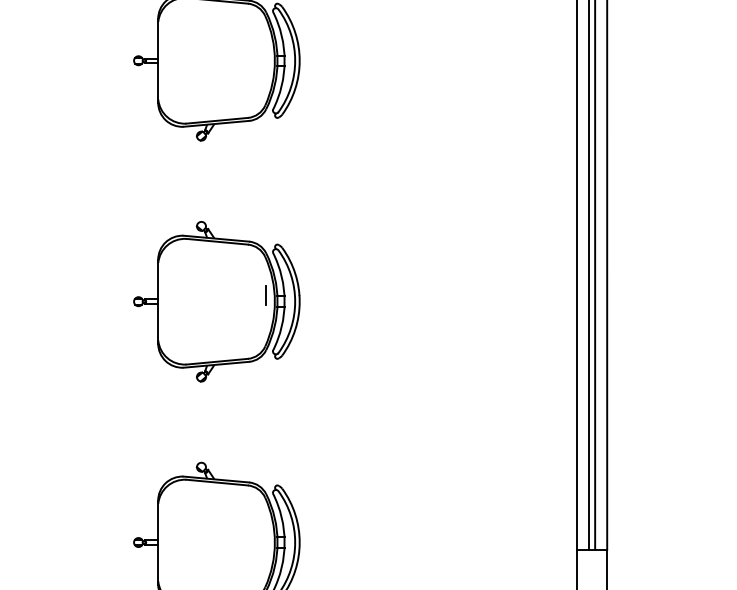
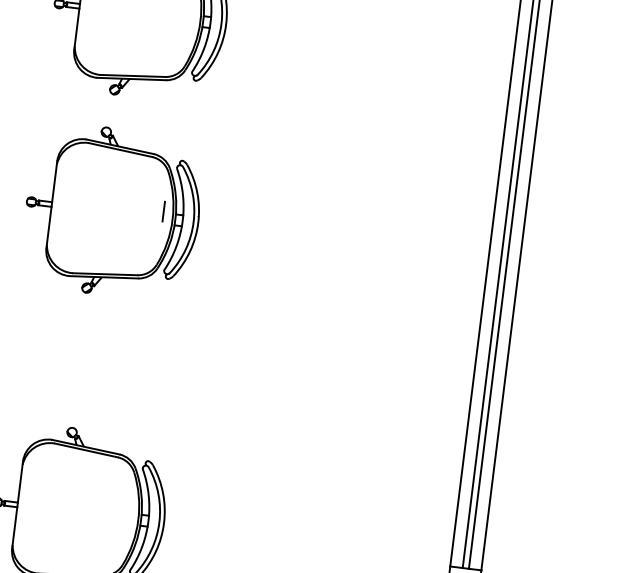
part: (216, 301) -> (112, 211), moved

